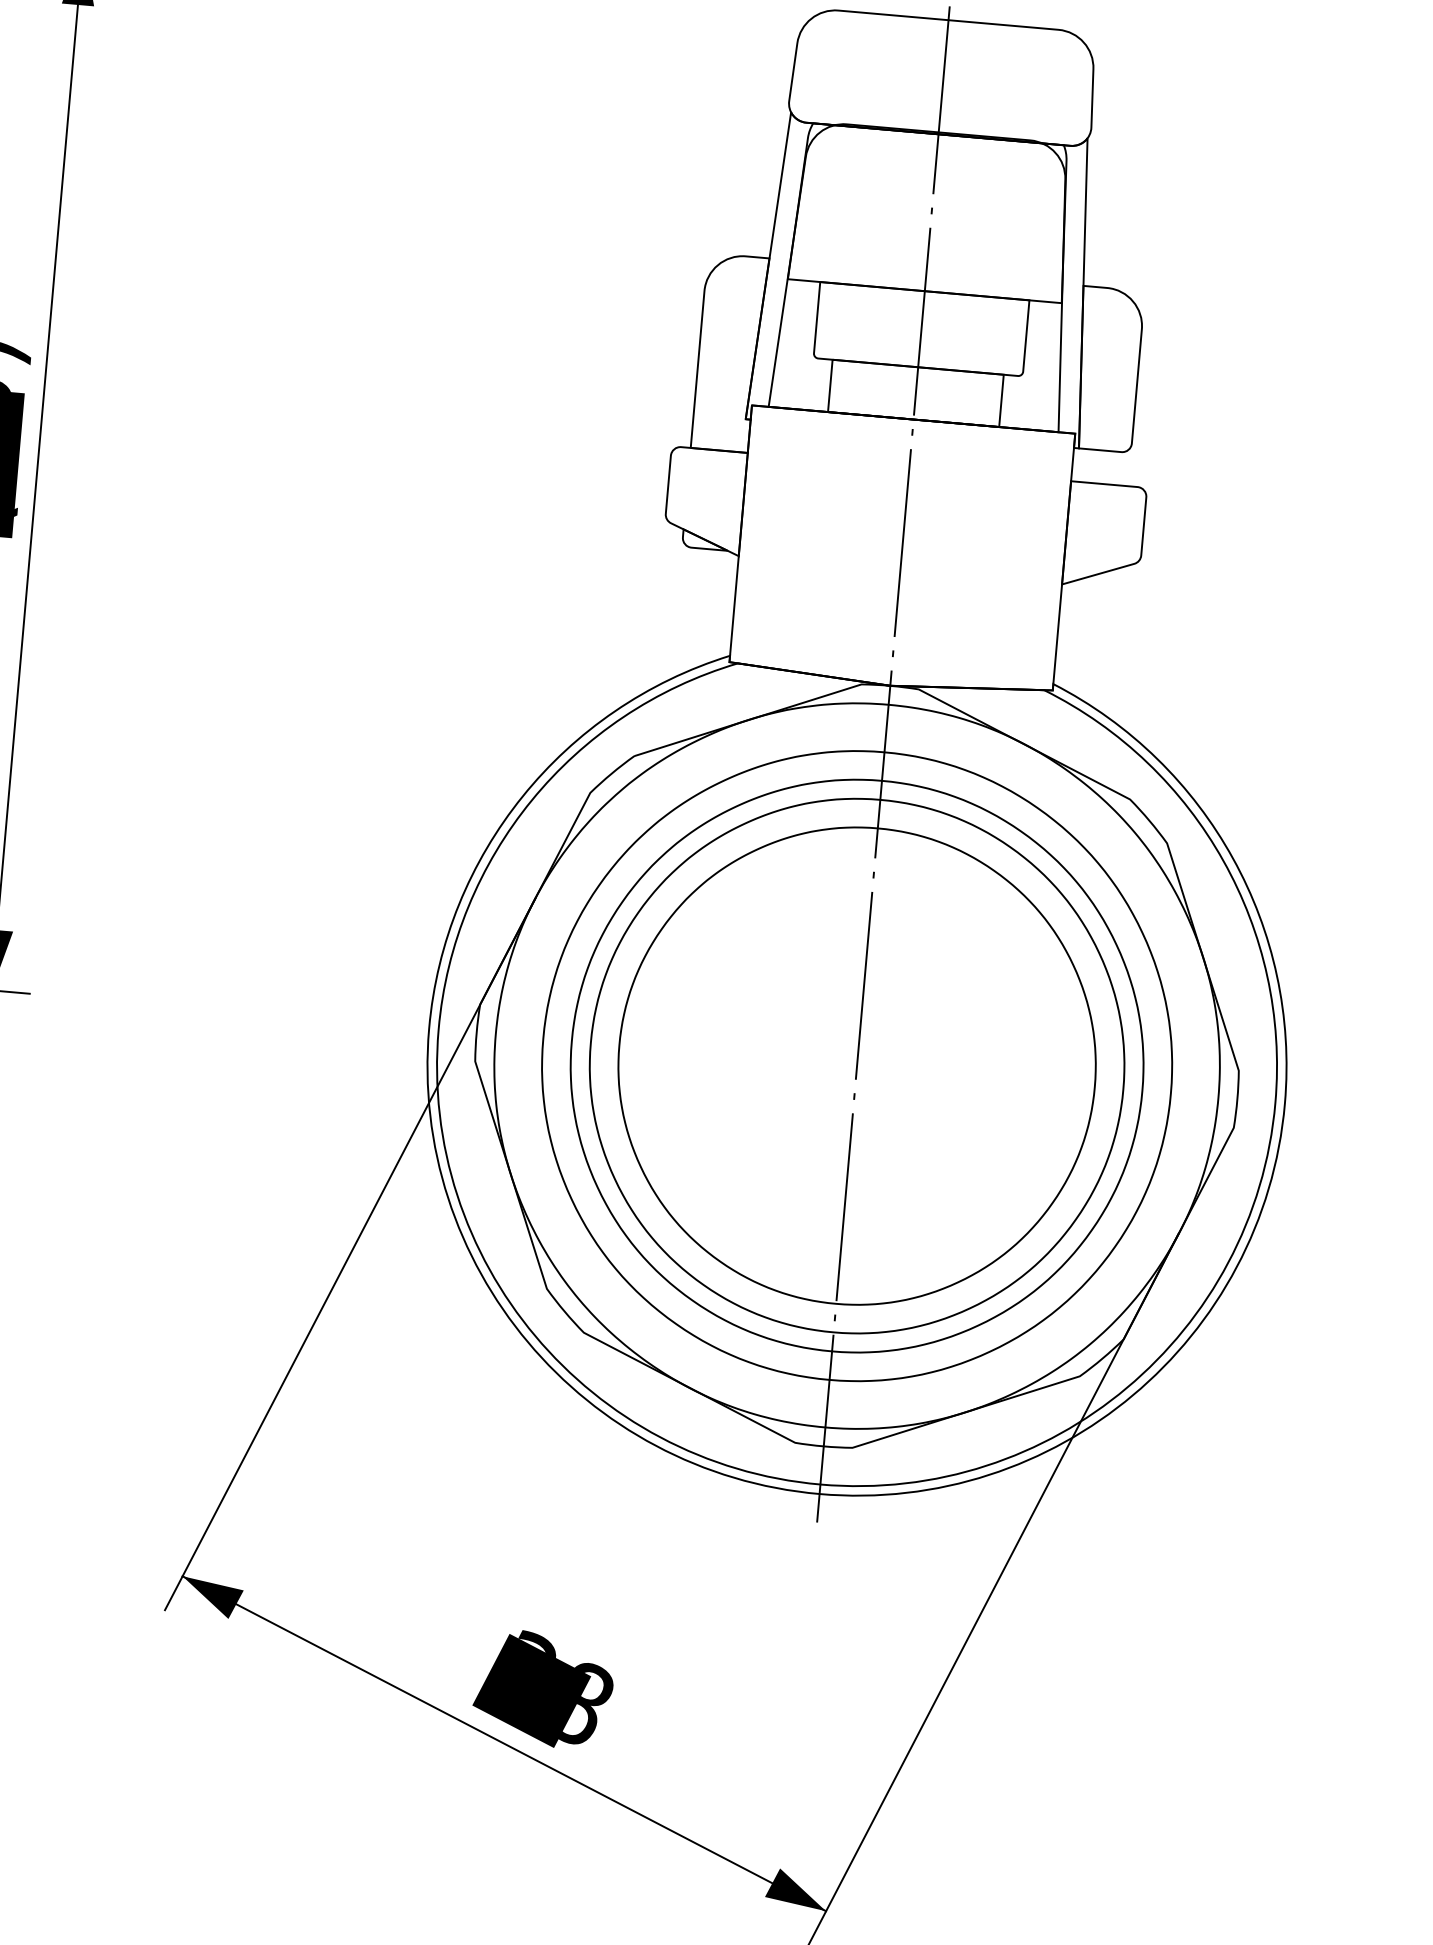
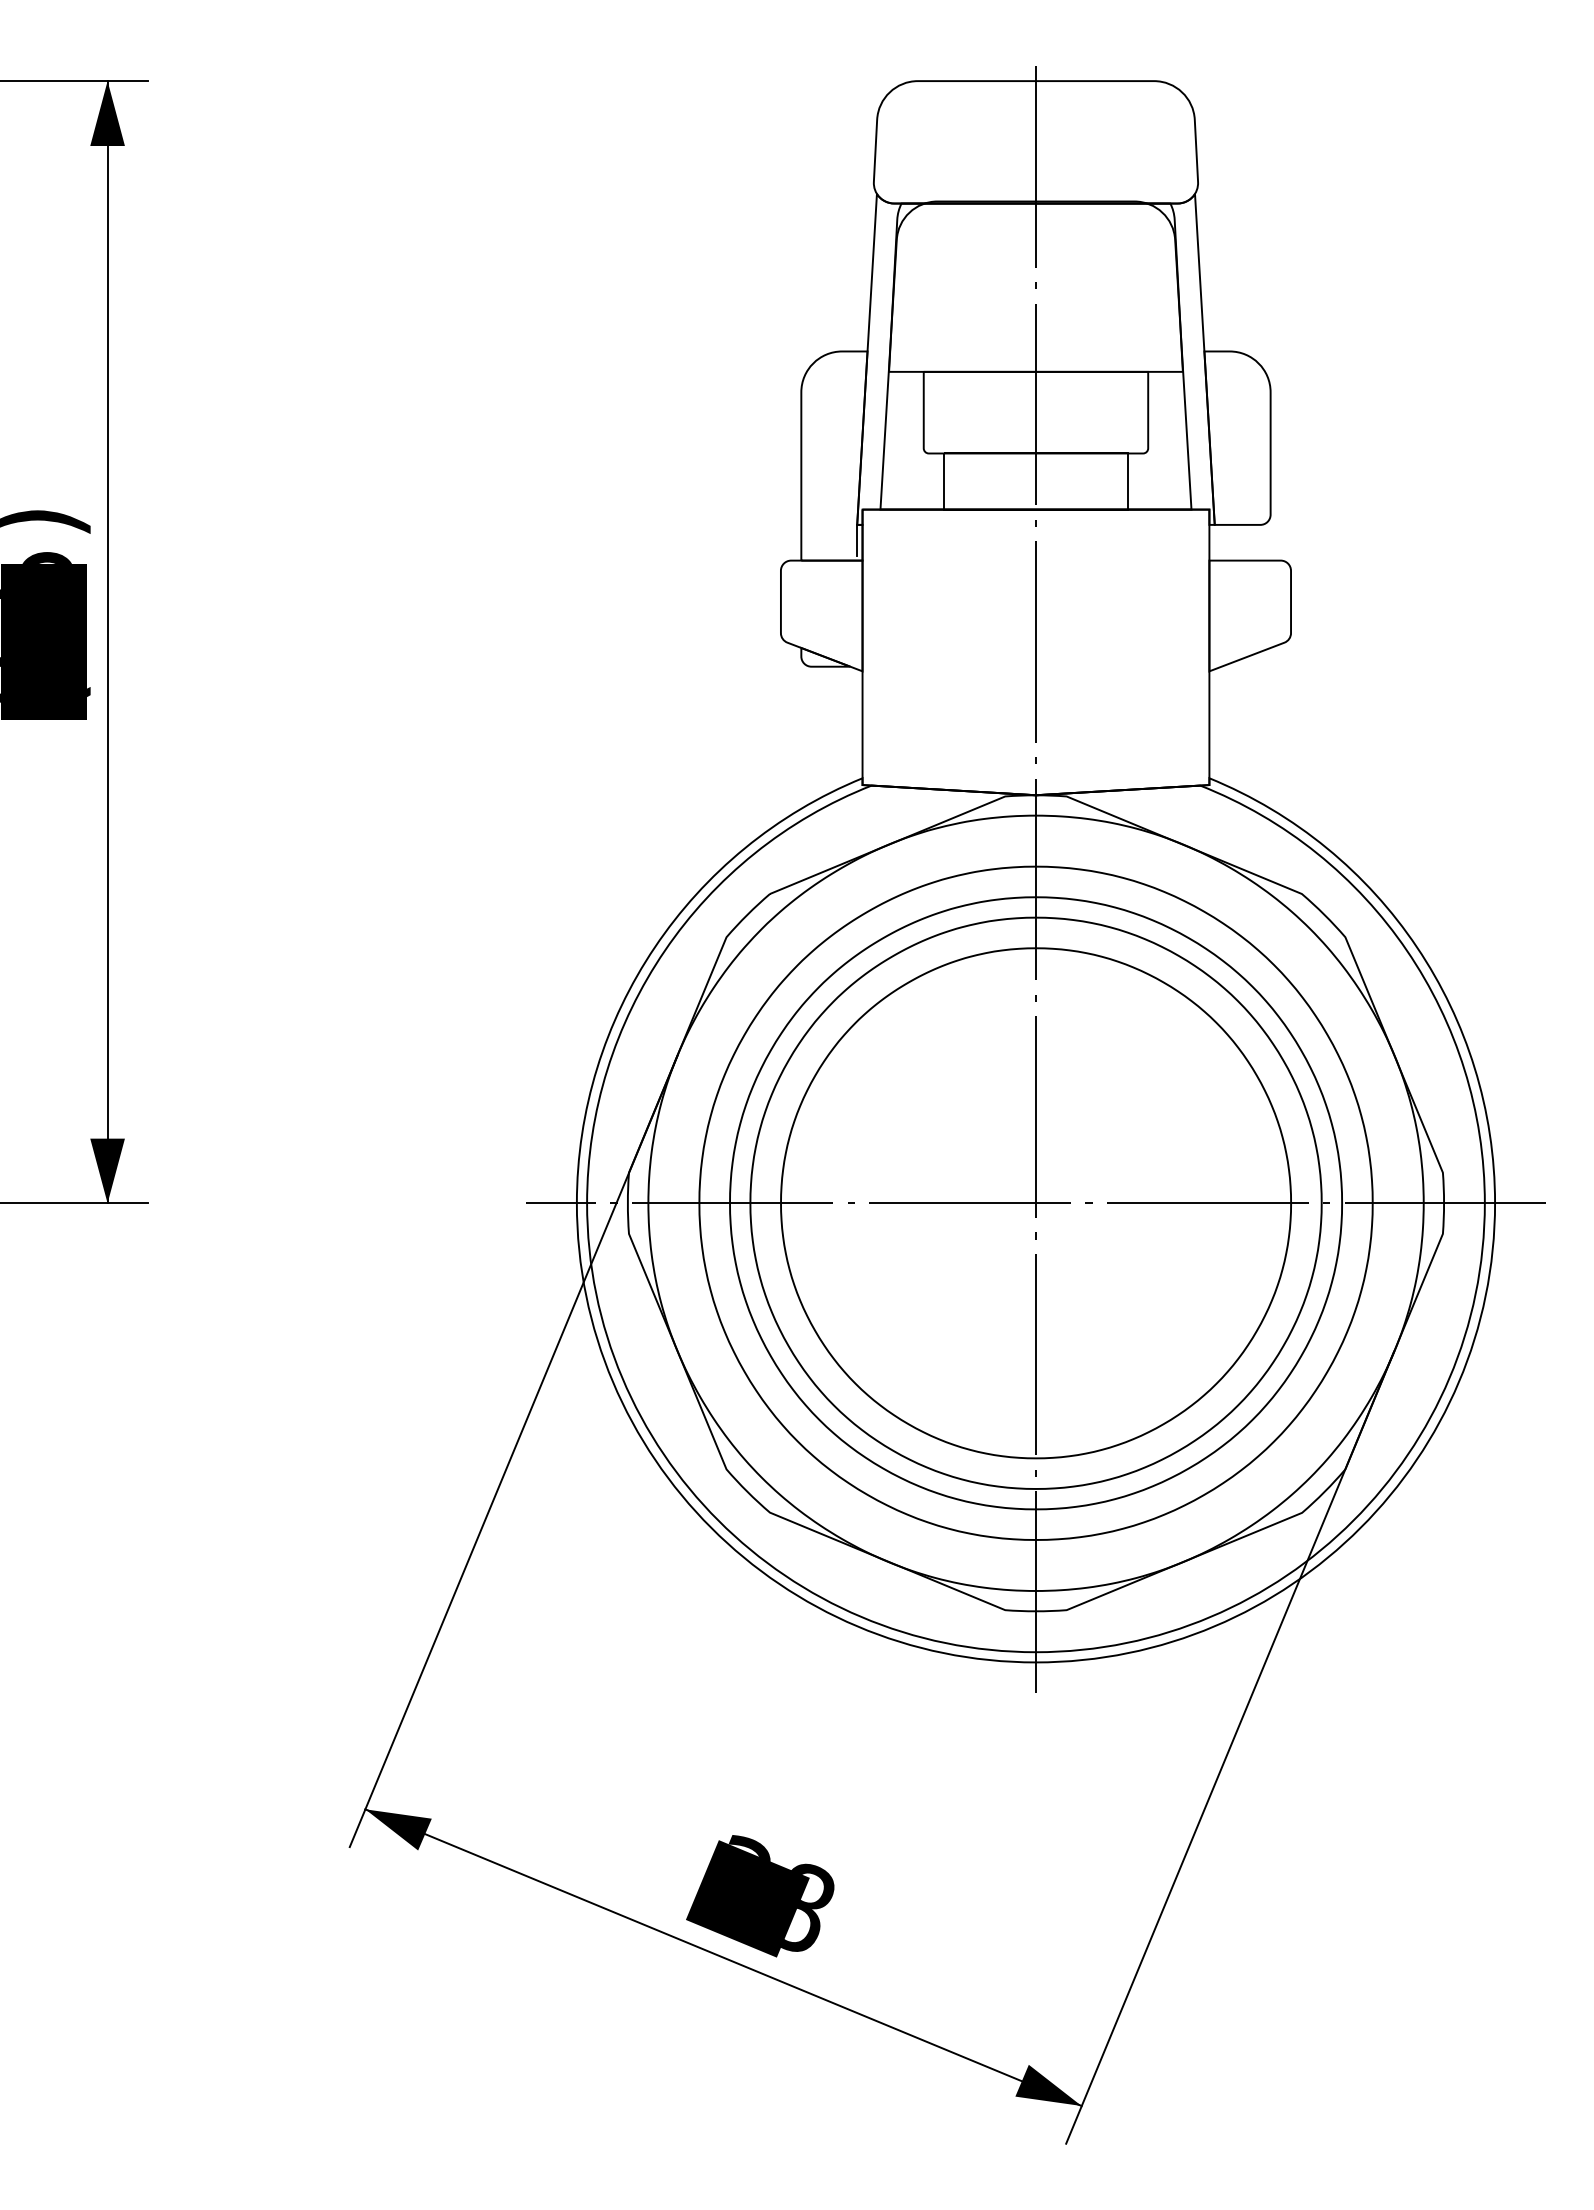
line: (744, 432) -> (857, 539), added
line: (856, 1066) -> (1035, 1203), added

